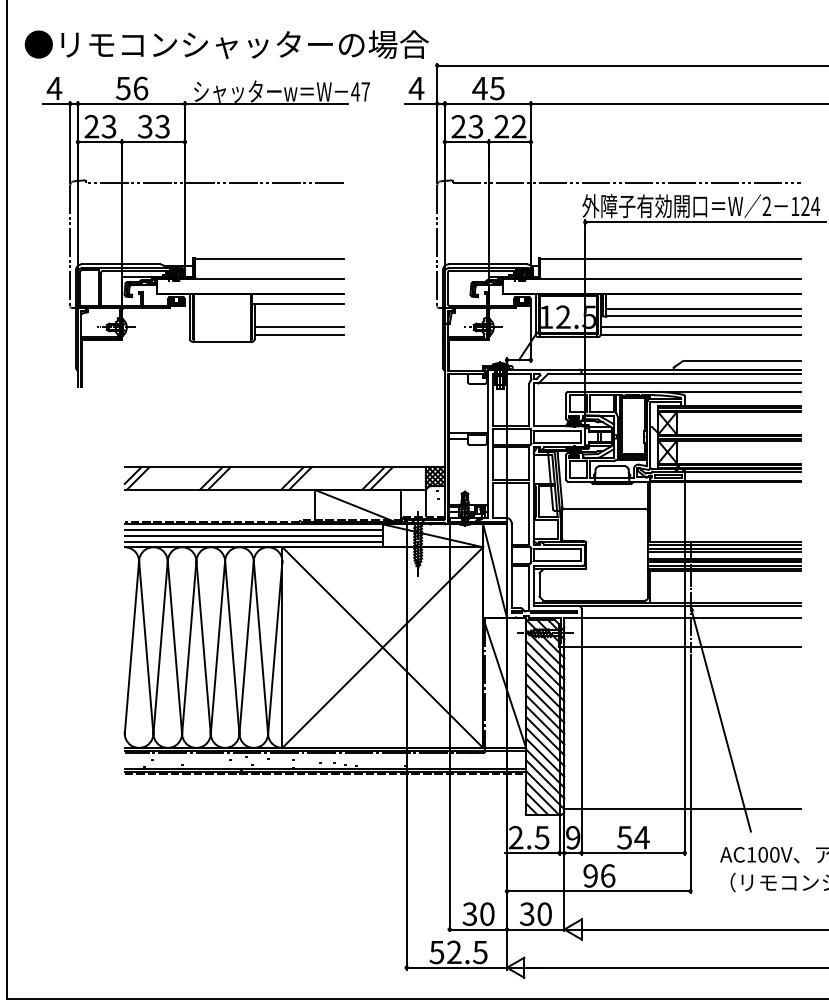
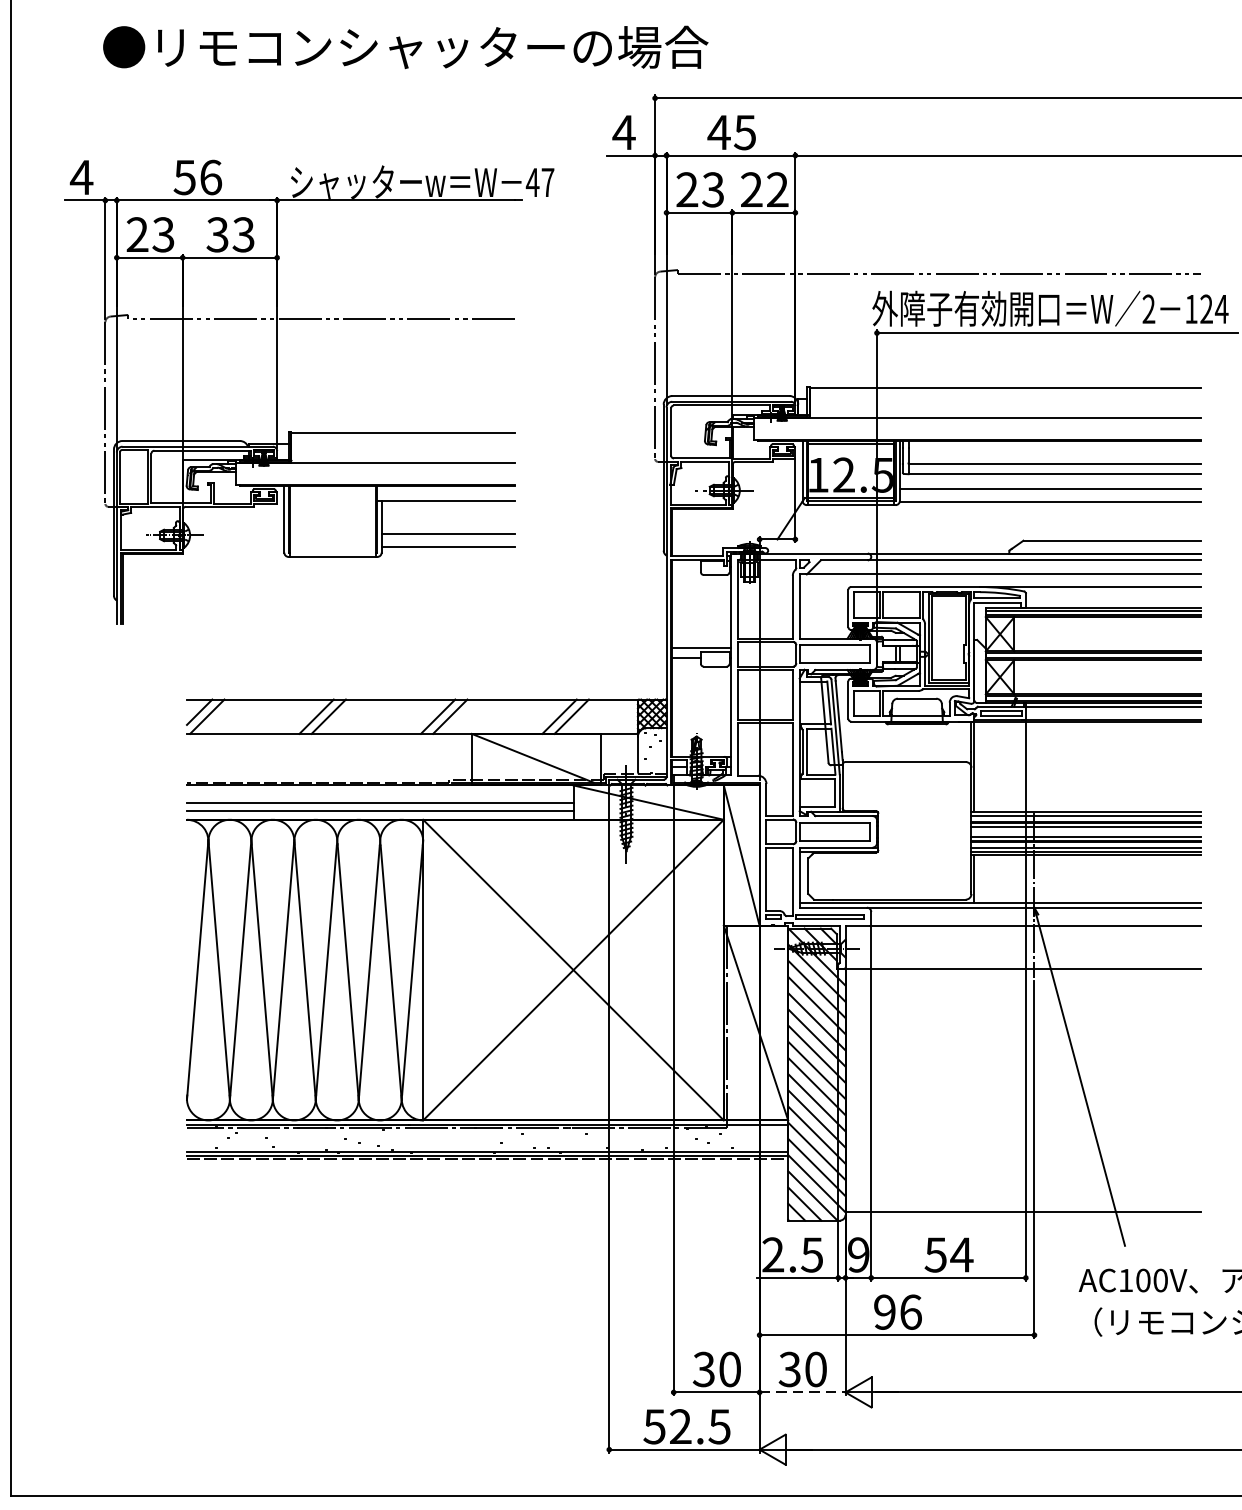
text: (226, 44) -> (405, 47), moved
part: (185, 231) -> (277, 391), moved
line: (253, 530) -> (379, 794), removed
line: (535, 929) -> (802, 1392), solid -> dashed

